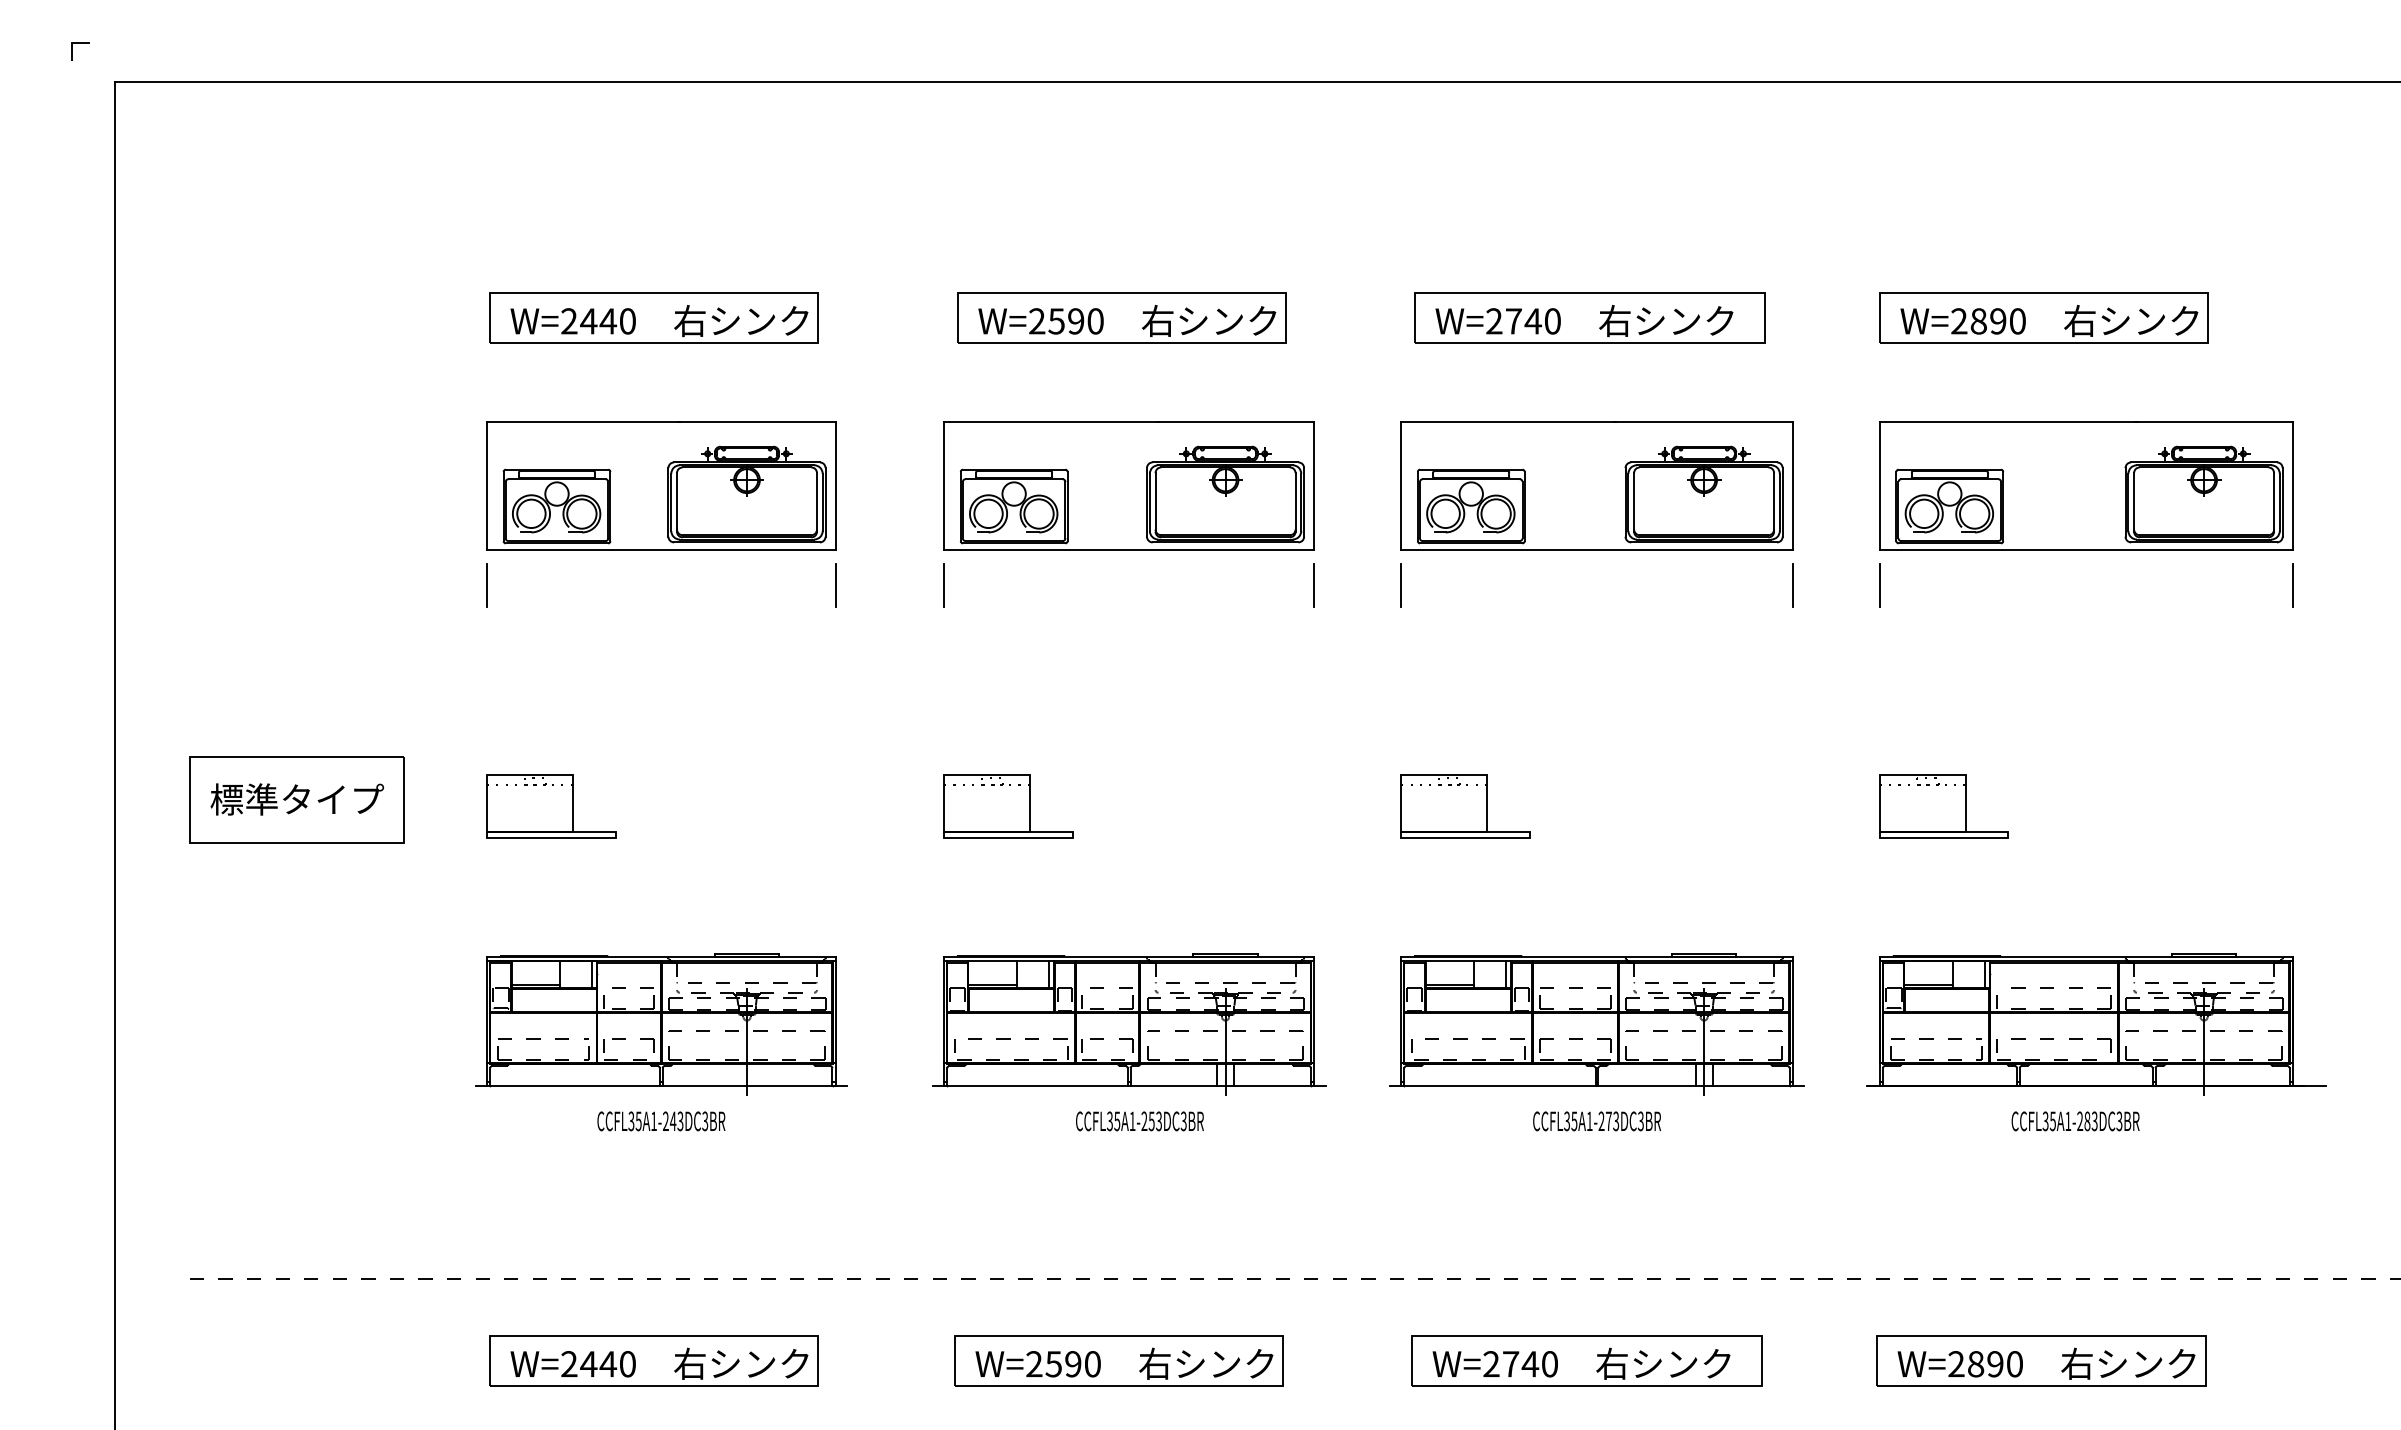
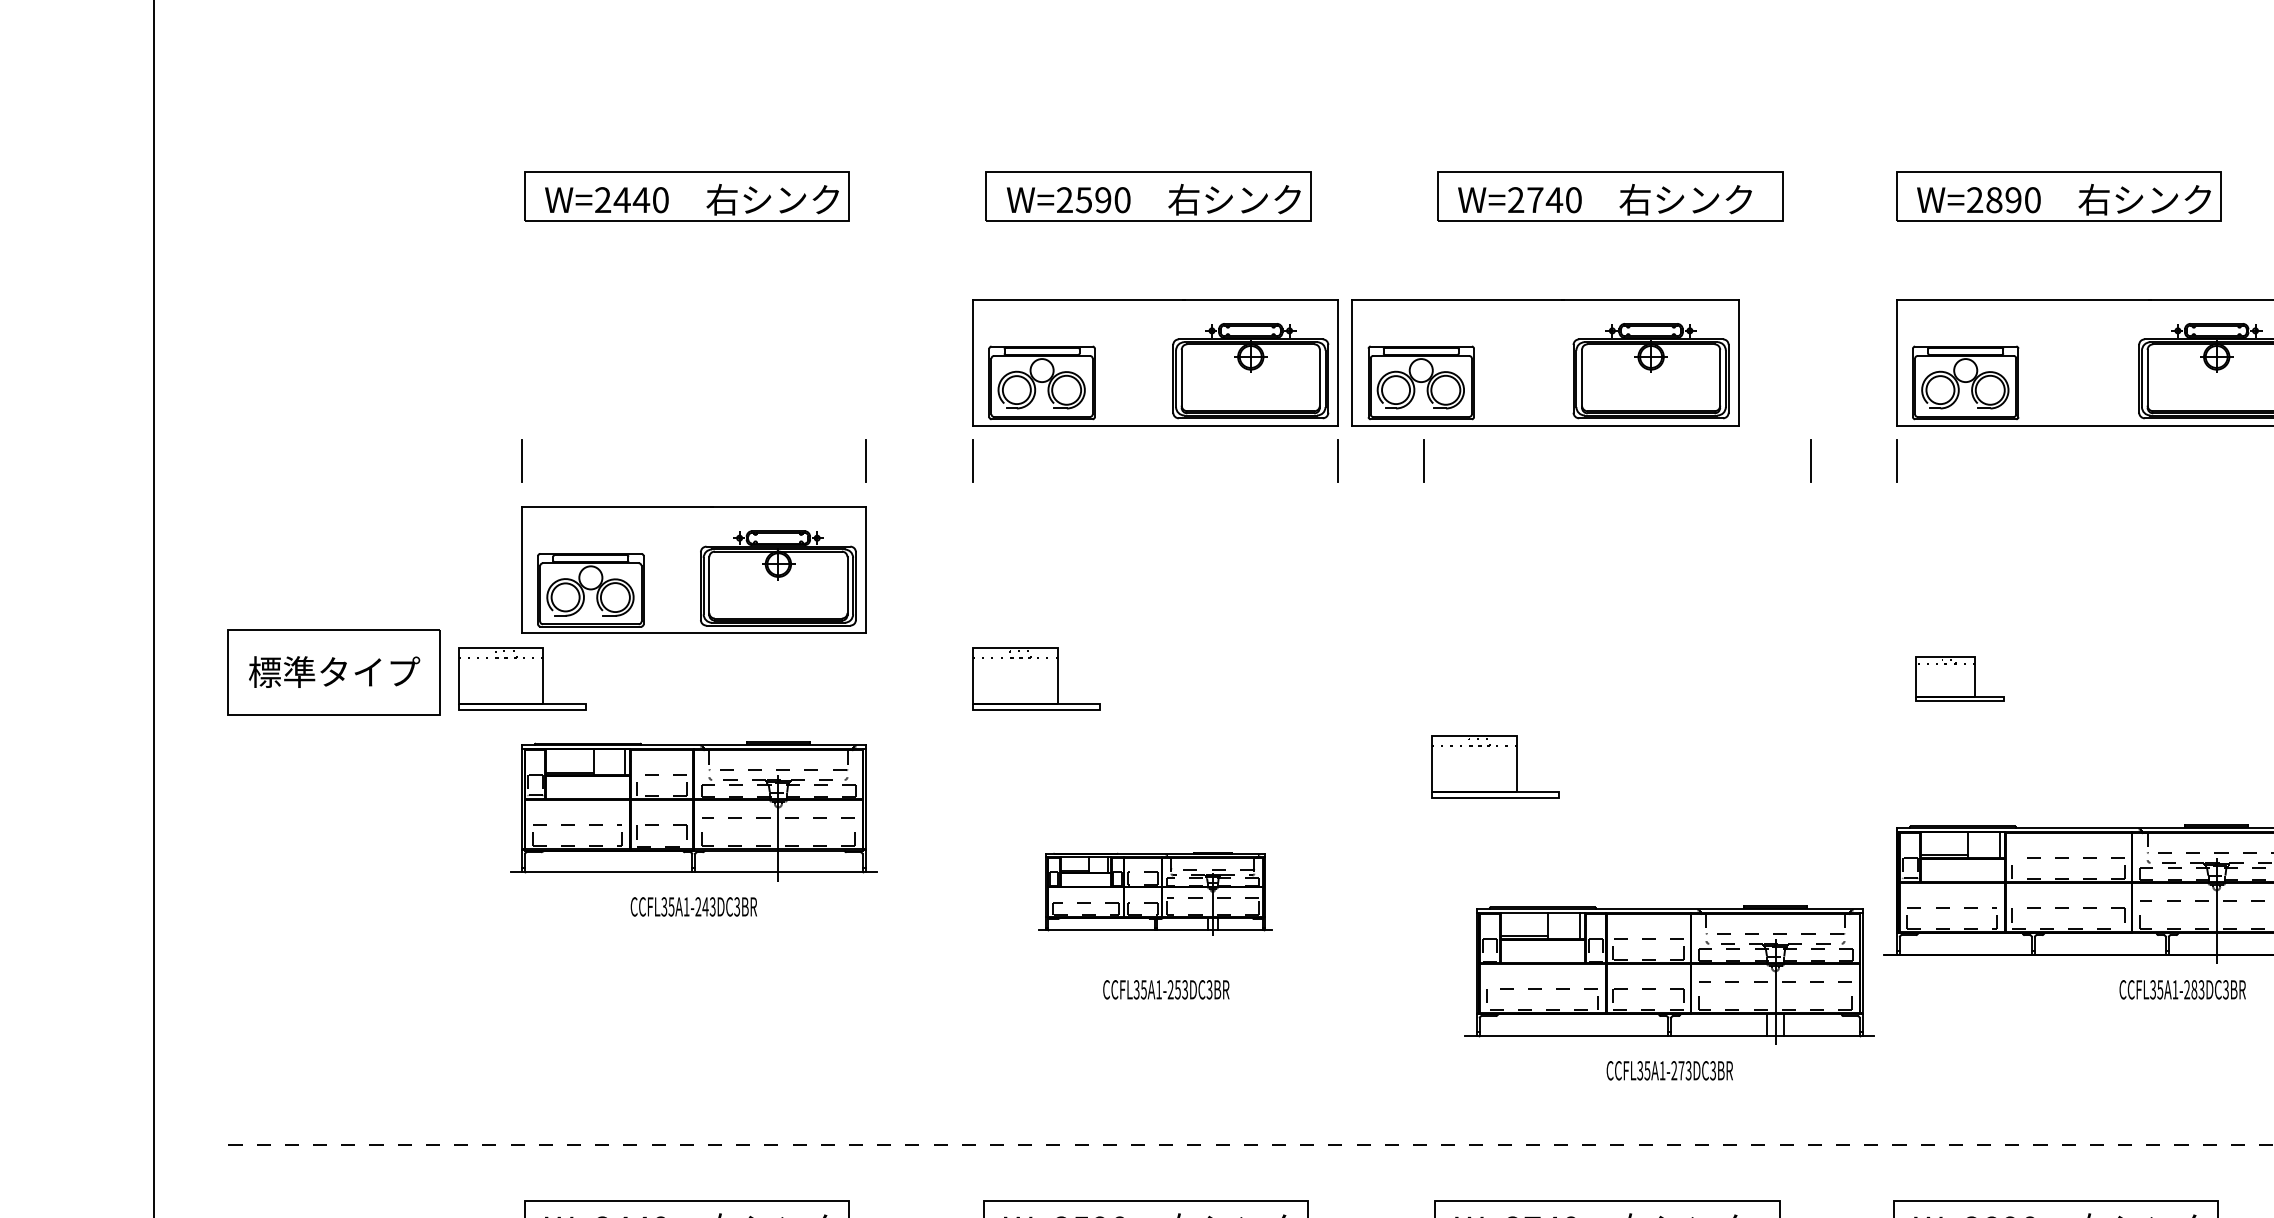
part: (661, 485) -> (694, 569), moved
part: (1596, 485) -> (1544, 362), moved
part: (551, 806) -> (522, 679), moved
part: (1465, 806) -> (1495, 766), moved
part: (1943, 806) -> (1959, 679), size x0.7
part: (1129, 1024) -> (1155, 894), size x0.6
part: (661, 1042) -> (694, 829), moved
part: (1596, 1042) -> (1669, 992), moved
text: (2075, 1121) -> (2182, 989), moved

